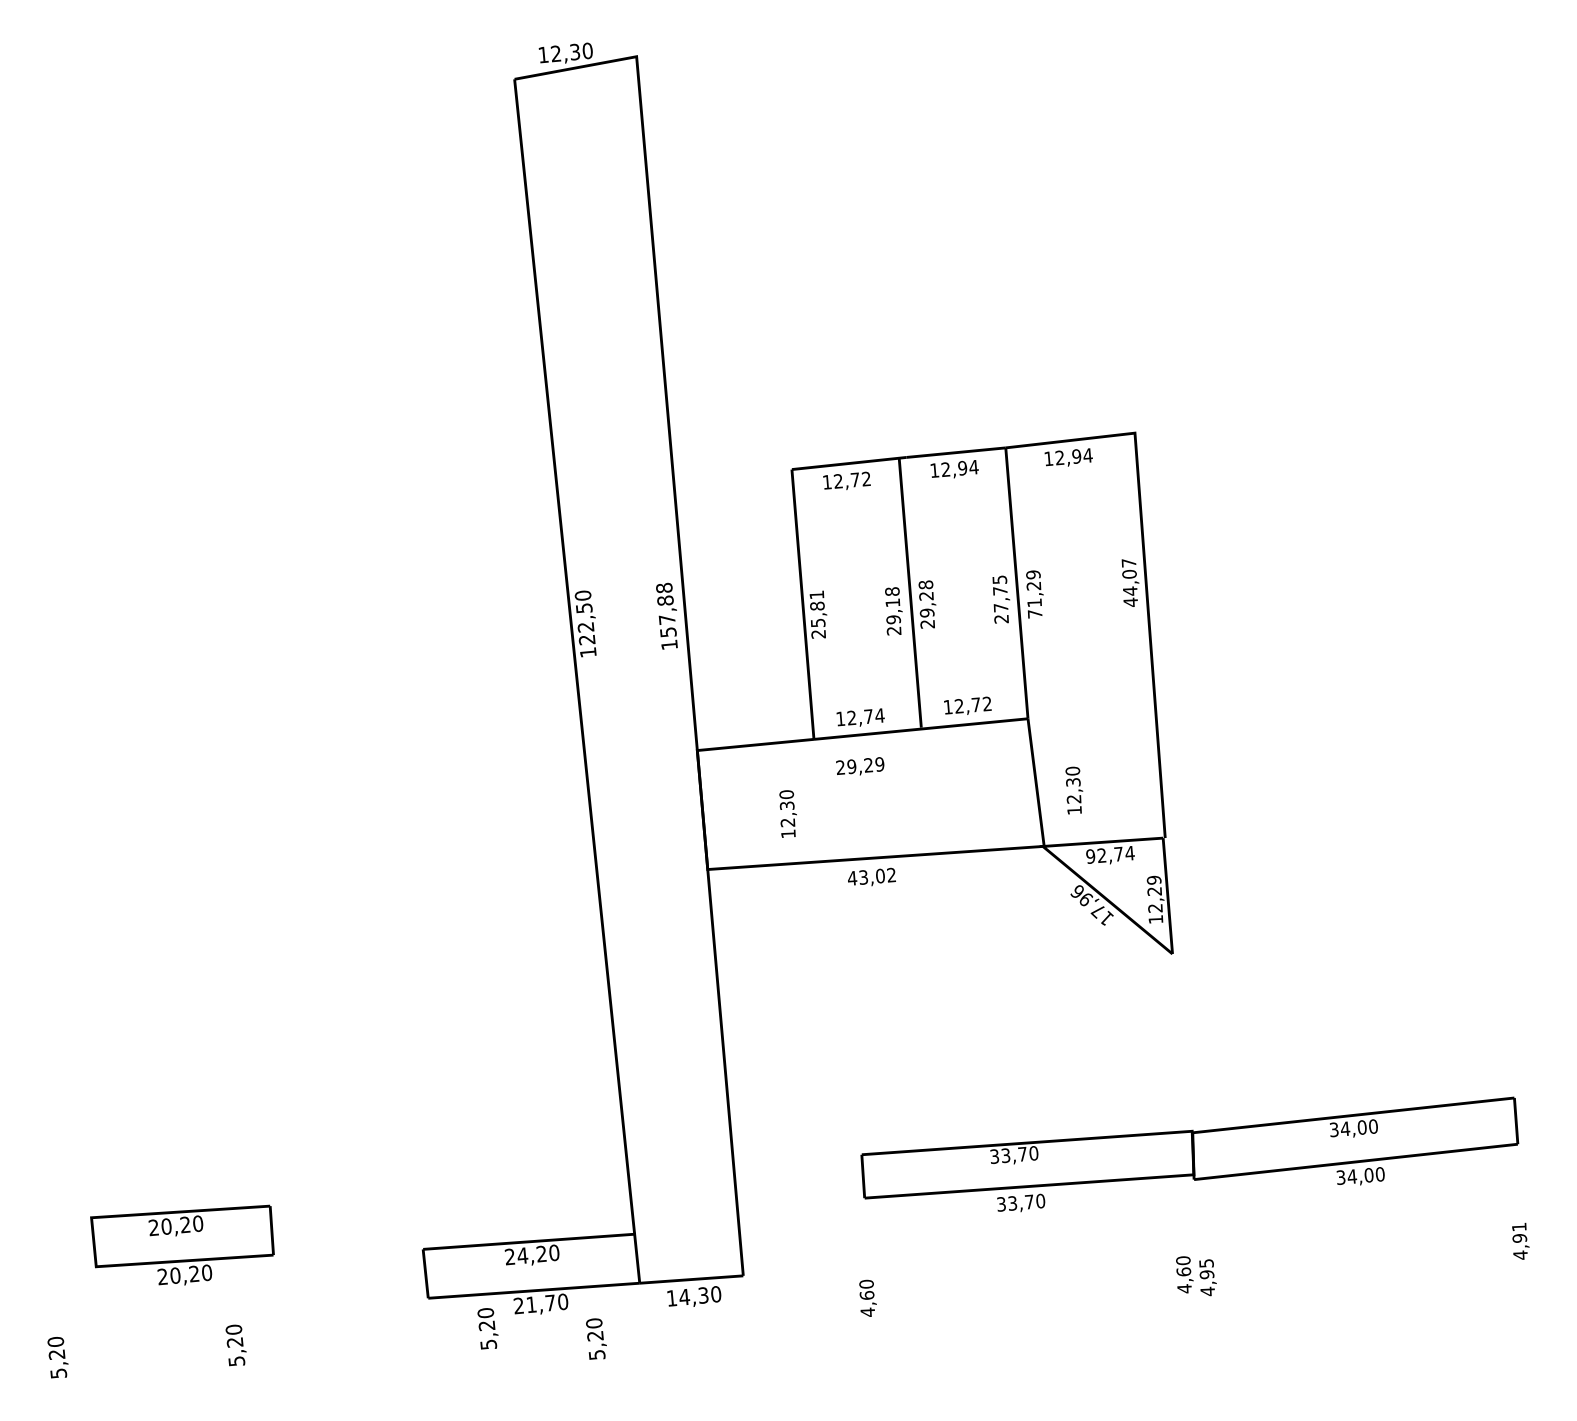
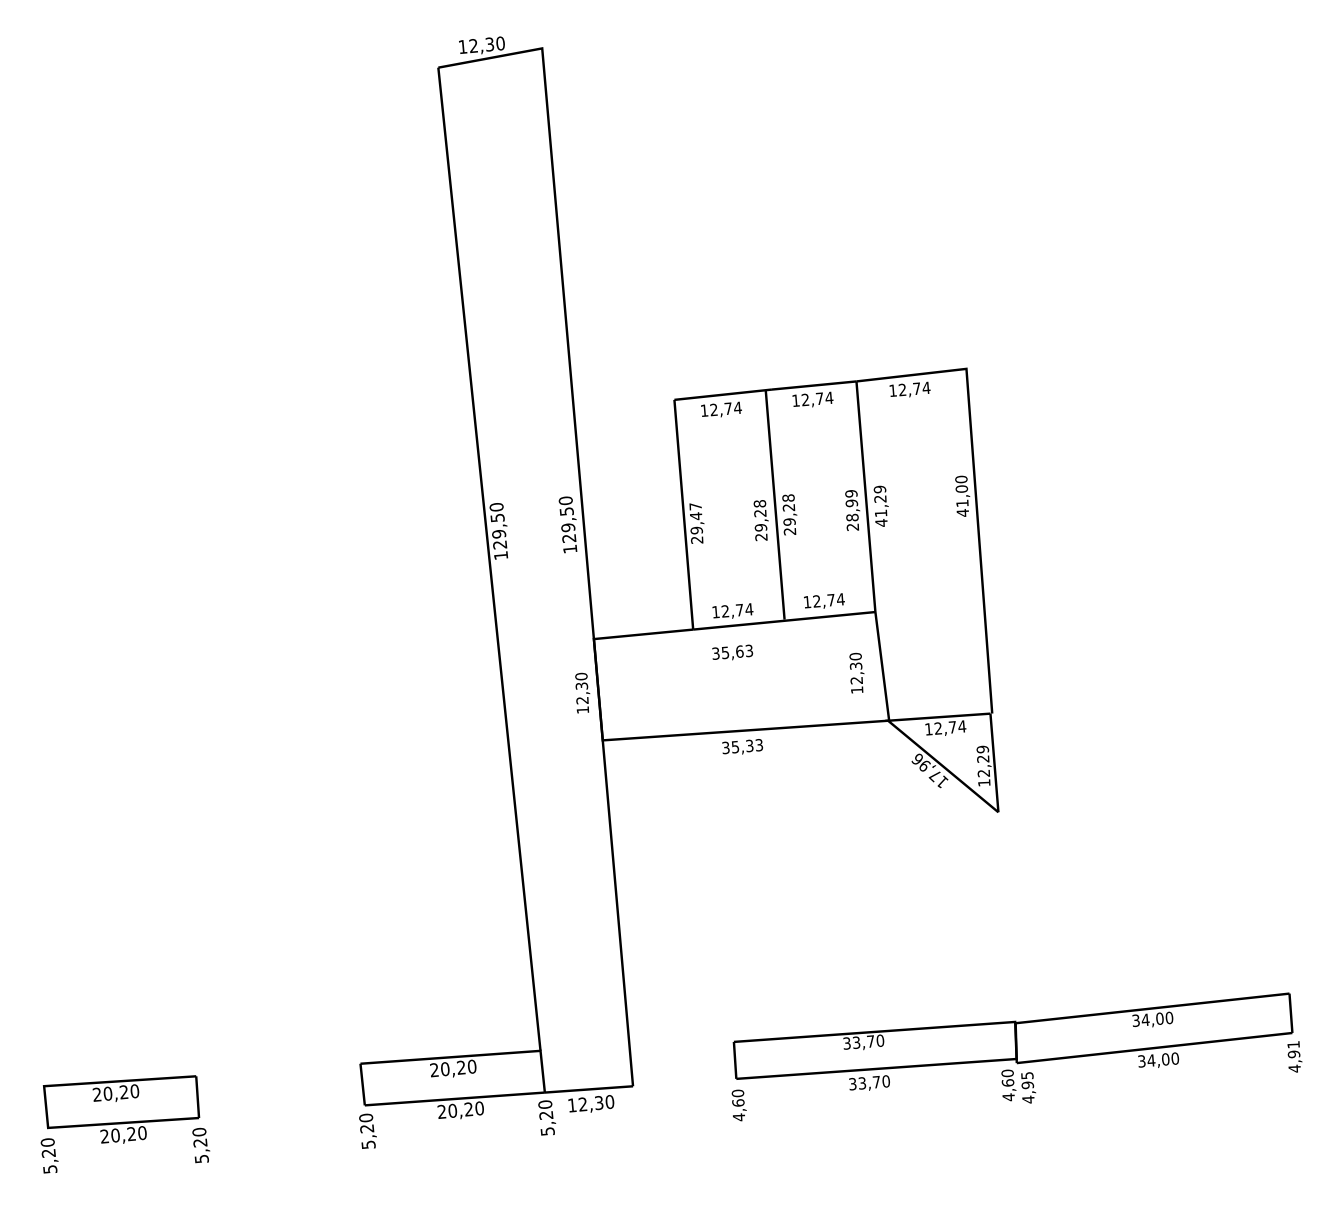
text: (1076, 456) -> (916, 388), 12,94 -> 12,74
text: (962, 467) -> (819, 398), 12,94 -> 12,74
text: (866, 478) -> (737, 407), 12,72 -> 12,74
text: (1129, 576) -> (961, 490), 44,07 -> 41,00
text: (1000, 593) -> (851, 505), 27,75 -> 28,99
text: (892, 602) -> (760, 513), 29,18 -> 29,28
text: (817, 608) -> (696, 518), 25,81 -> 29,47
text: (666, 609) -> (567, 519), 157,88 -> 129,50
text: (1035, 613) -> (881, 522), 71,29 -> 41,29
text: (586, 627) -> (499, 534), 122,50 -> 129,50
text: (987, 703) -> (840, 599), 12,72 -> 12,74
text: (860, 766) -> (732, 652), 29,29 -> 35,63
text: (1074, 790) -> (857, 673), moved
text: (787, 813) -> (582, 692), moved
text: (1090, 856) -> (928, 729), 92,74 -> 12,74
text: (872, 876) -> (743, 746), 43,02 -> 35,33
text: (1189, 1154) -> (1012, 1041), moved
text: (182, 1244) -> (121, 1108), moved
text: (522, 1255) -> (445, 1068), 24,20 -> 20,20
text: (684, 1297) -> (582, 1104), 14,30 -> 12,30
text: (540, 1303) -> (460, 1109), 21,70 -> 20,20
text: (487, 1328) -> (367, 1131), moved
text: (596, 1338) -> (547, 1117), moved

